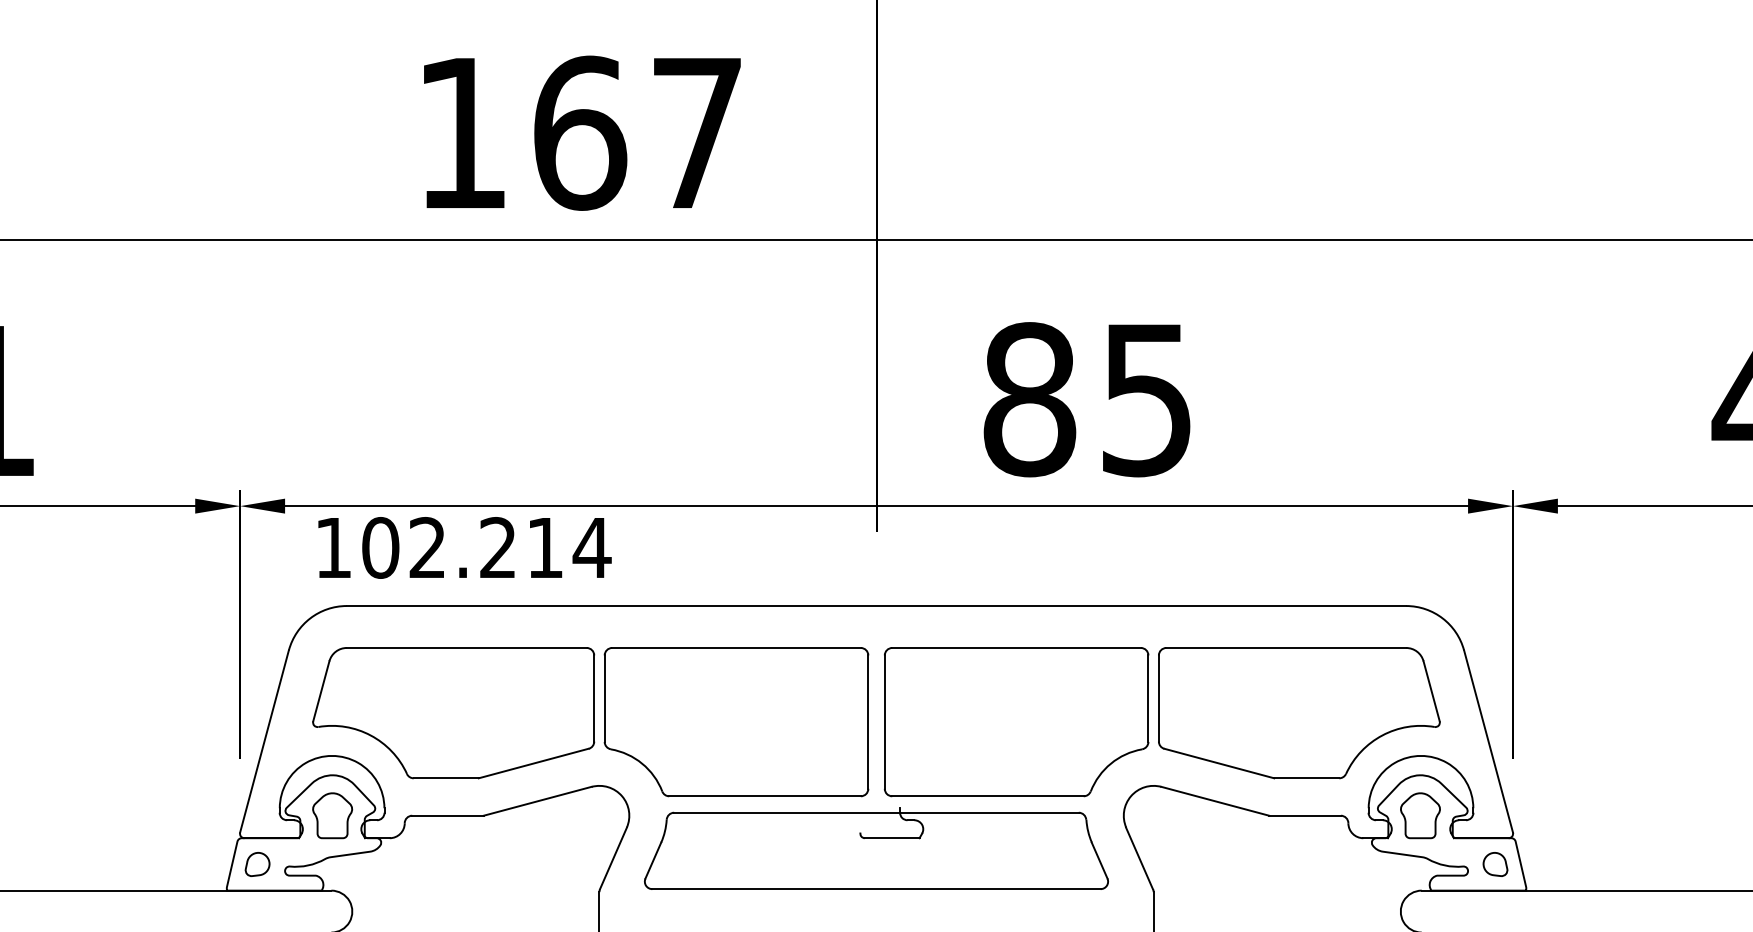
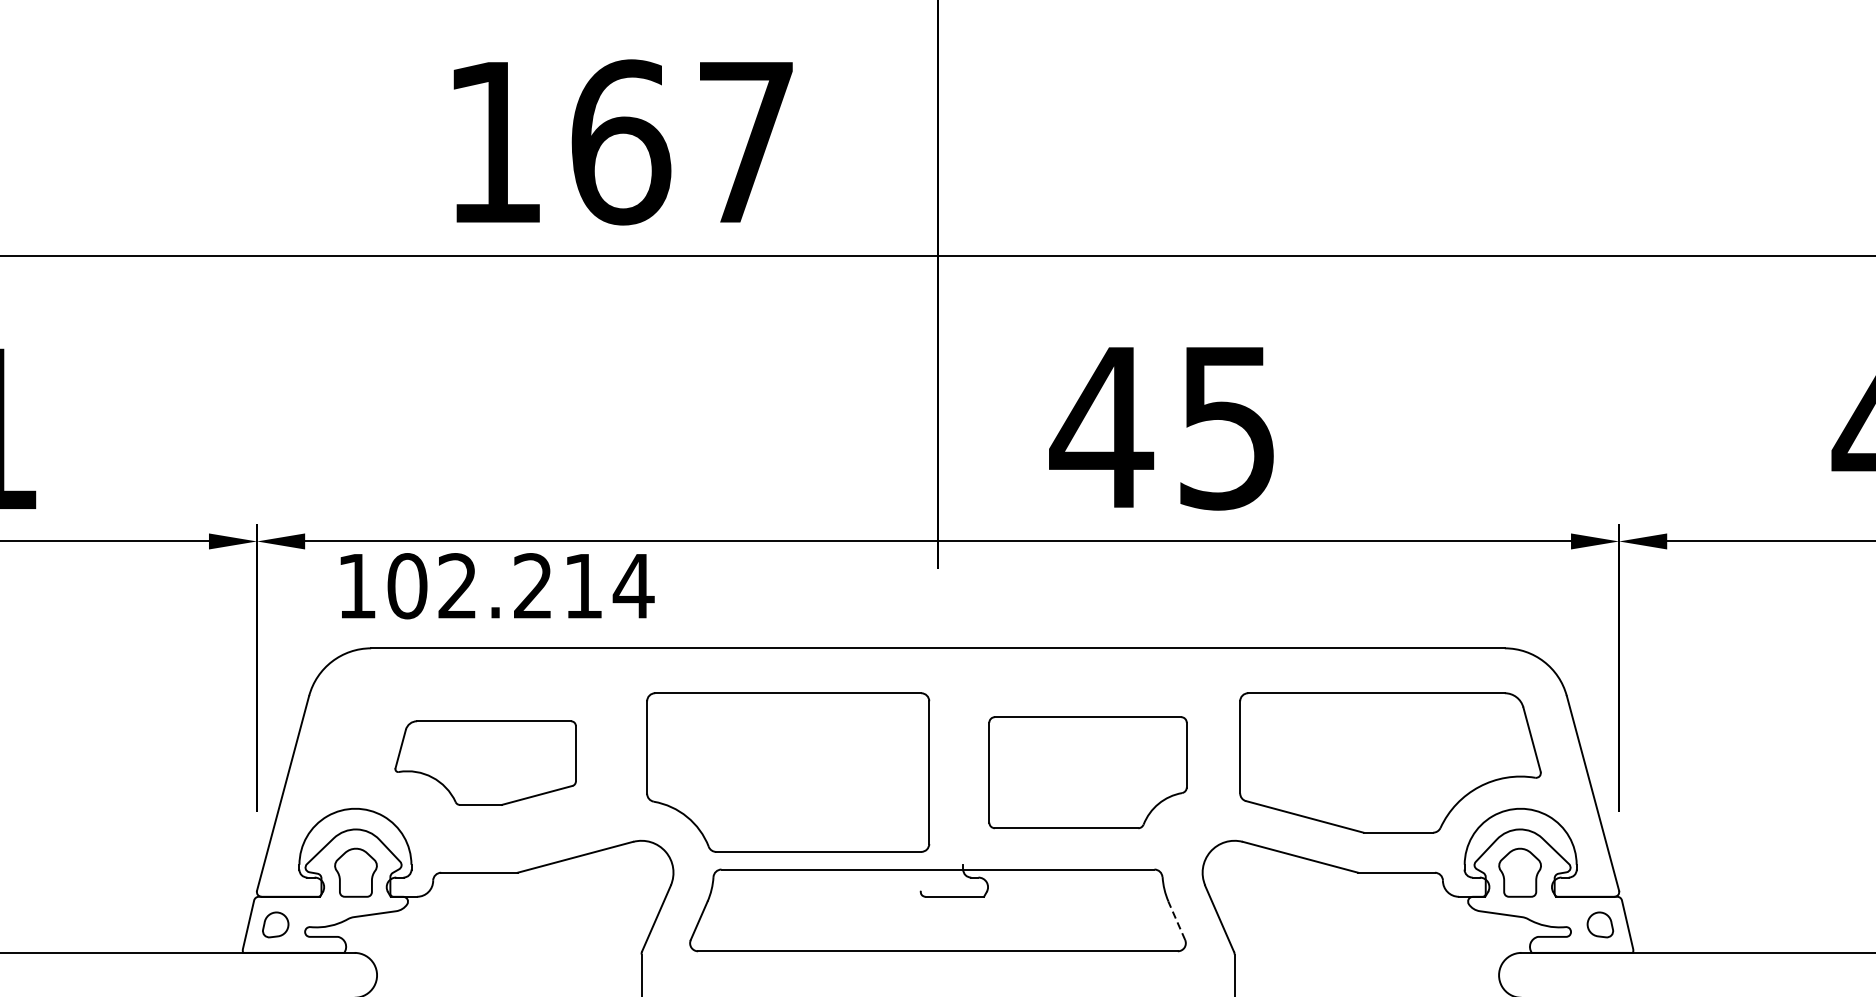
text: (1029, 399) -> (1101, 427), 85 -> 45
part: (453, 713) -> (485, 763), size x0.6
part: (1016, 722) -> (1087, 772), size x0.7
line: (1099, 860) -> (1176, 920), solid -> dashed

